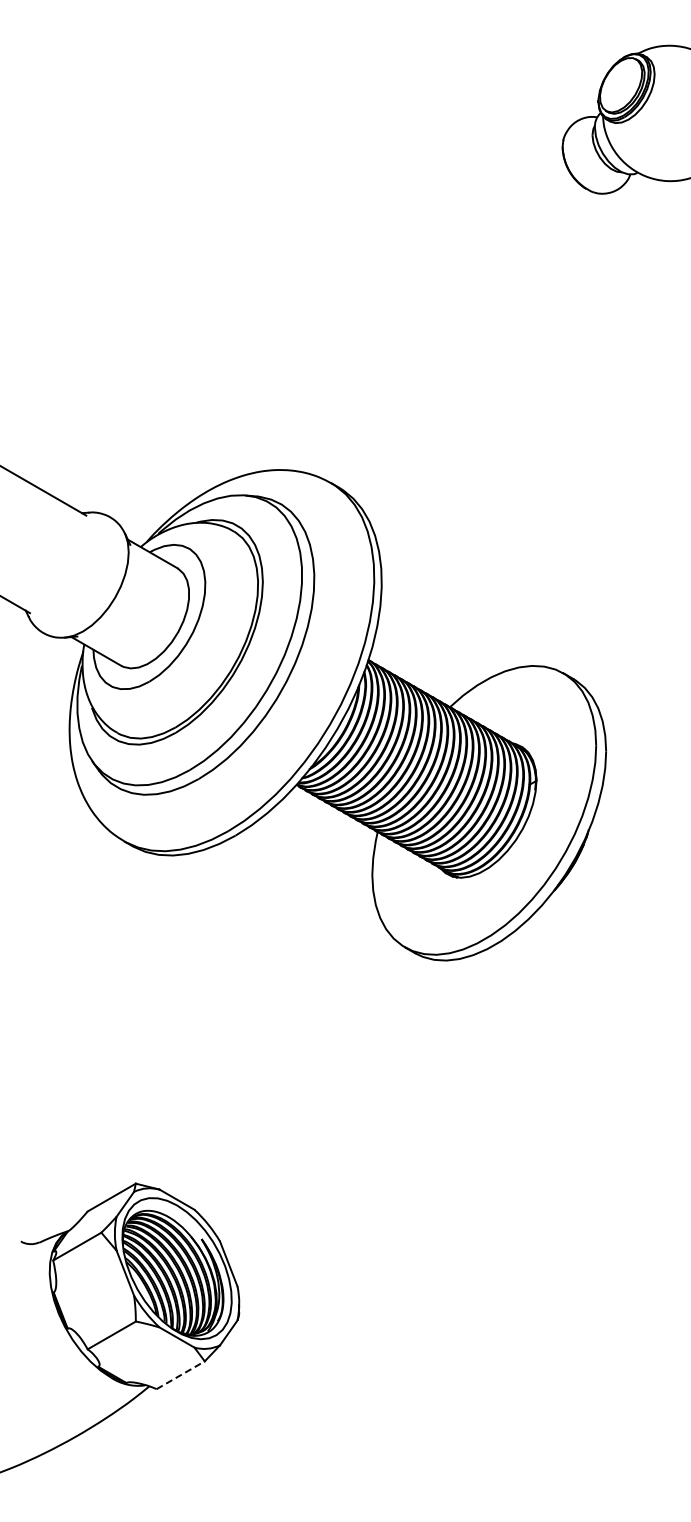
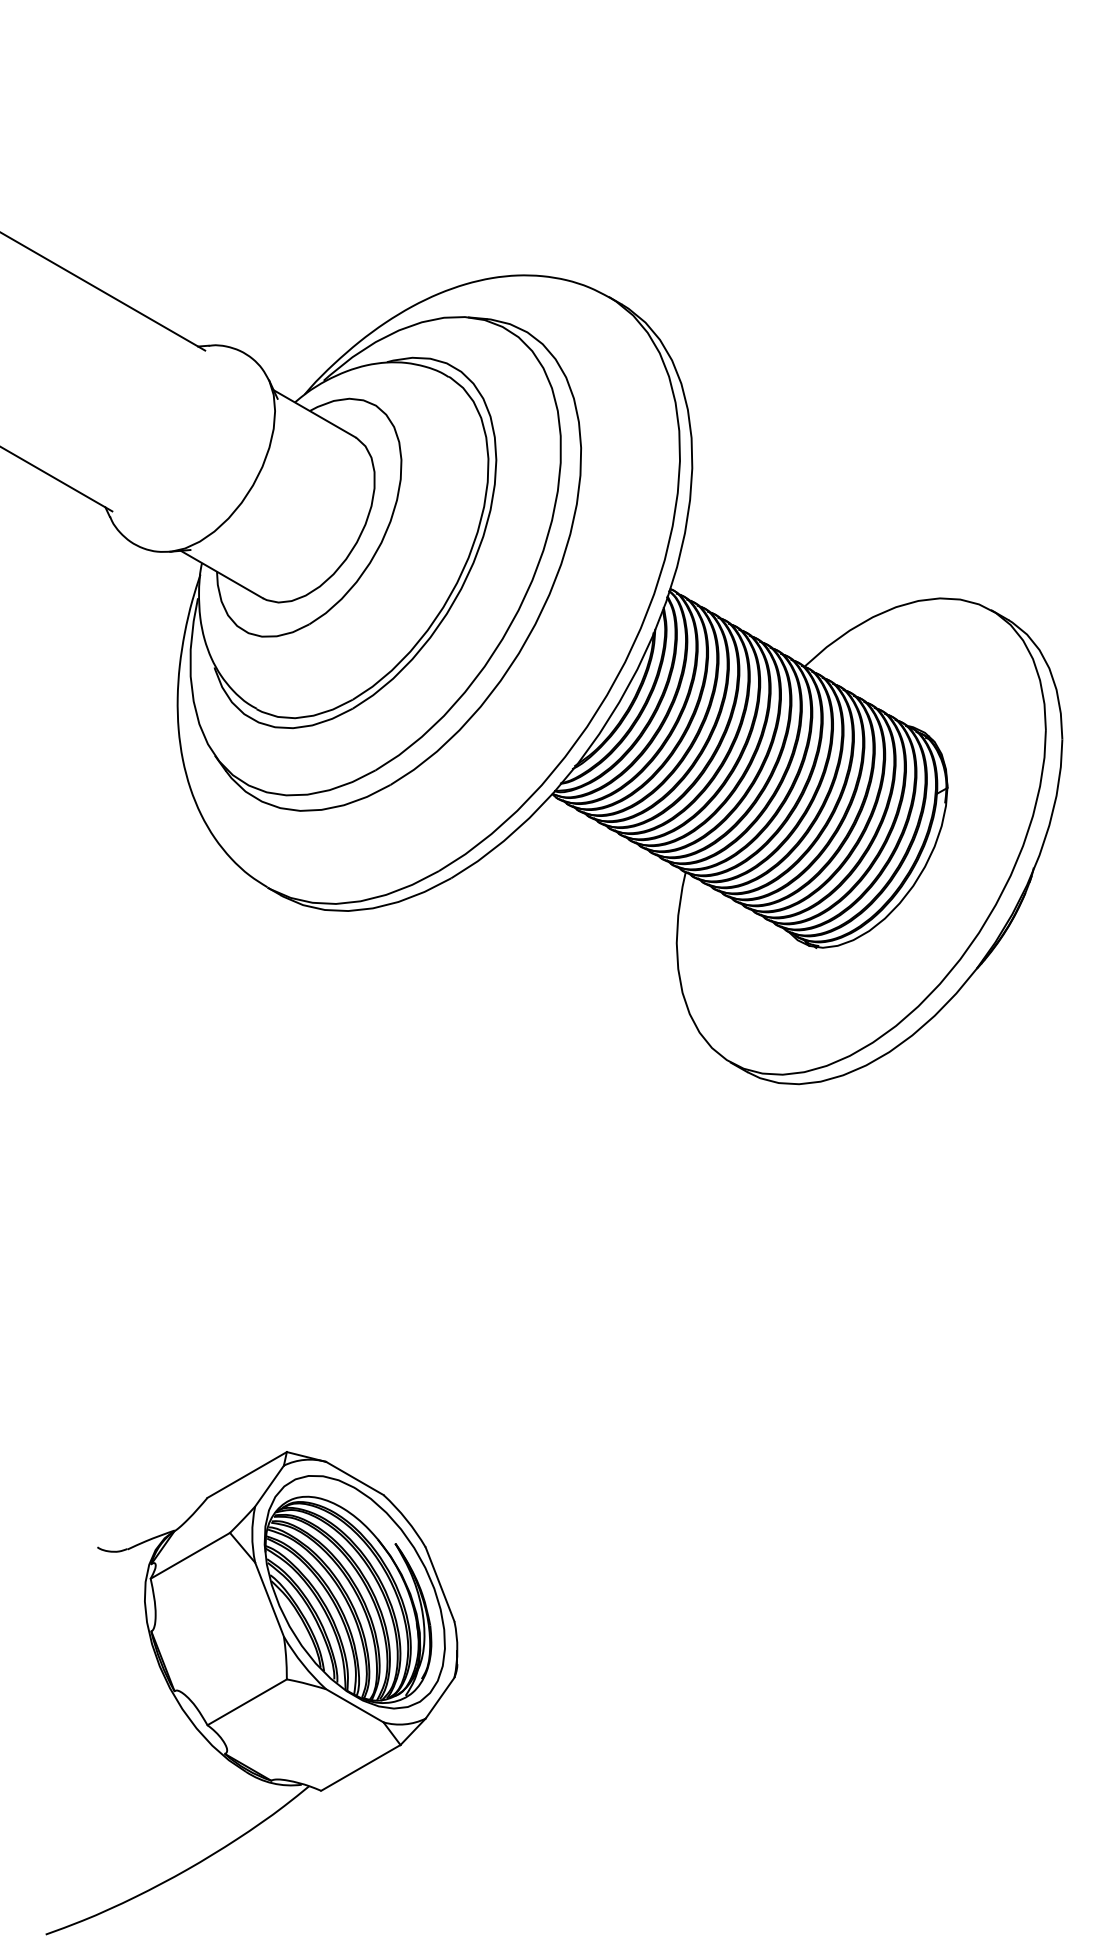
line: (180, 1375) -> (360, 1768), dashed -> solid

